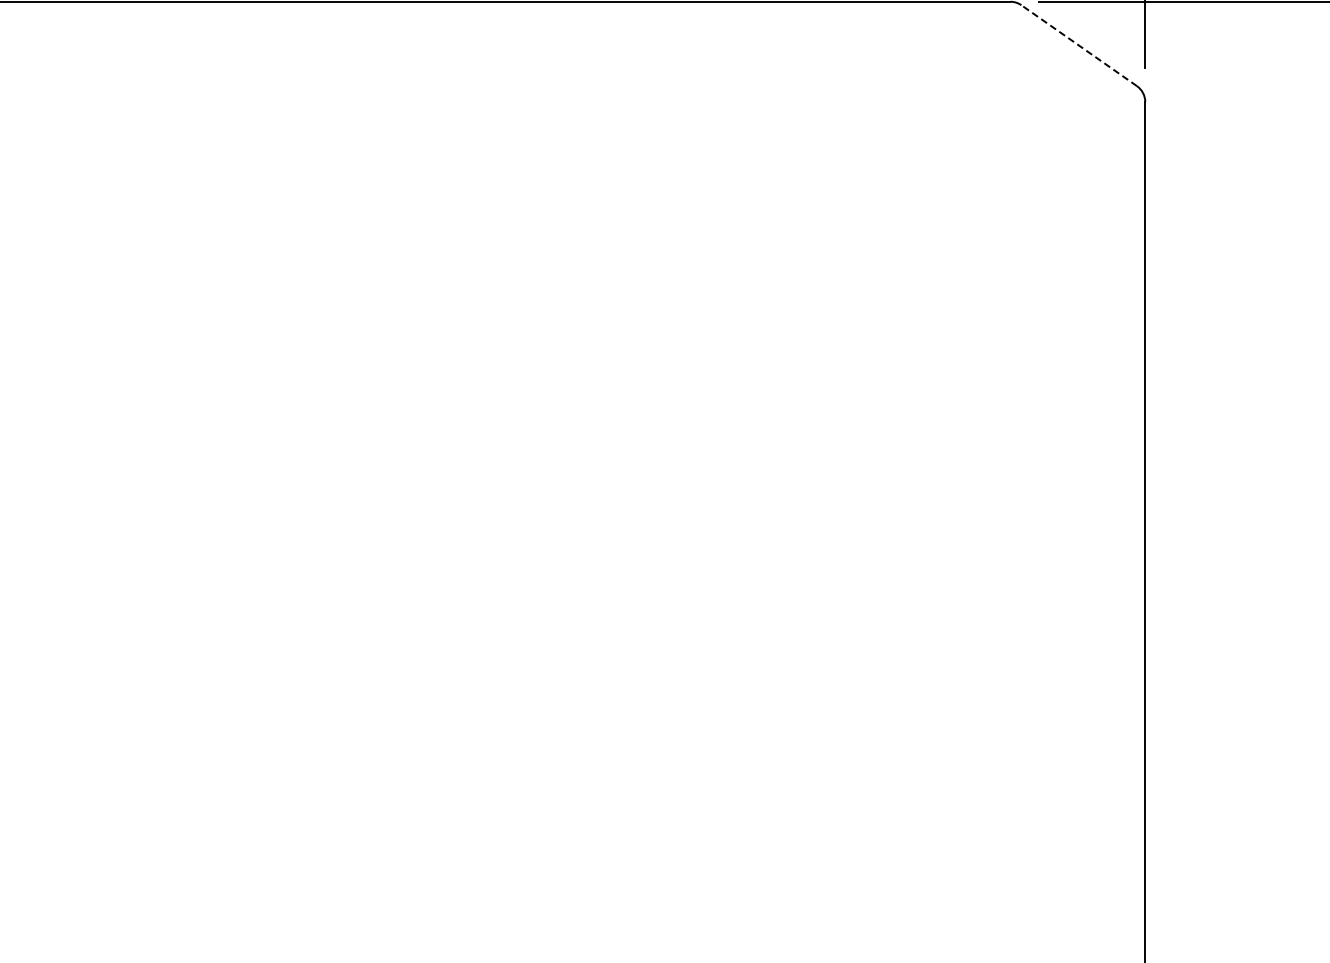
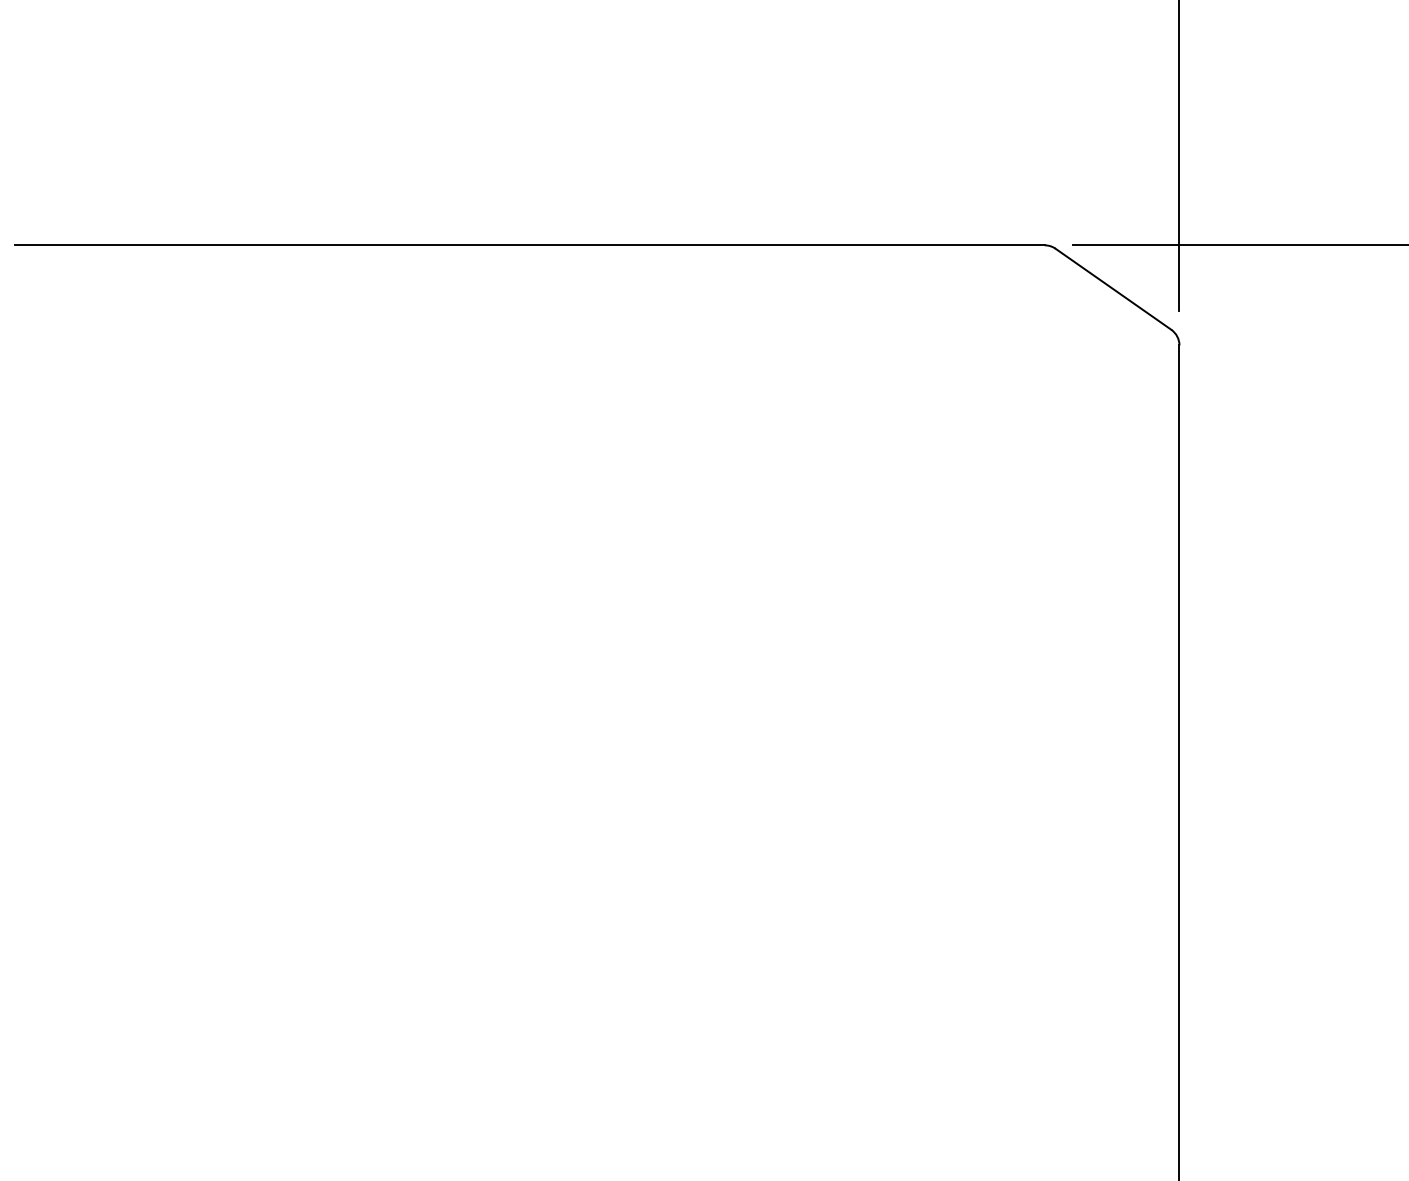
line: (1079, 45) -> (1113, 289), dashed -> solid

